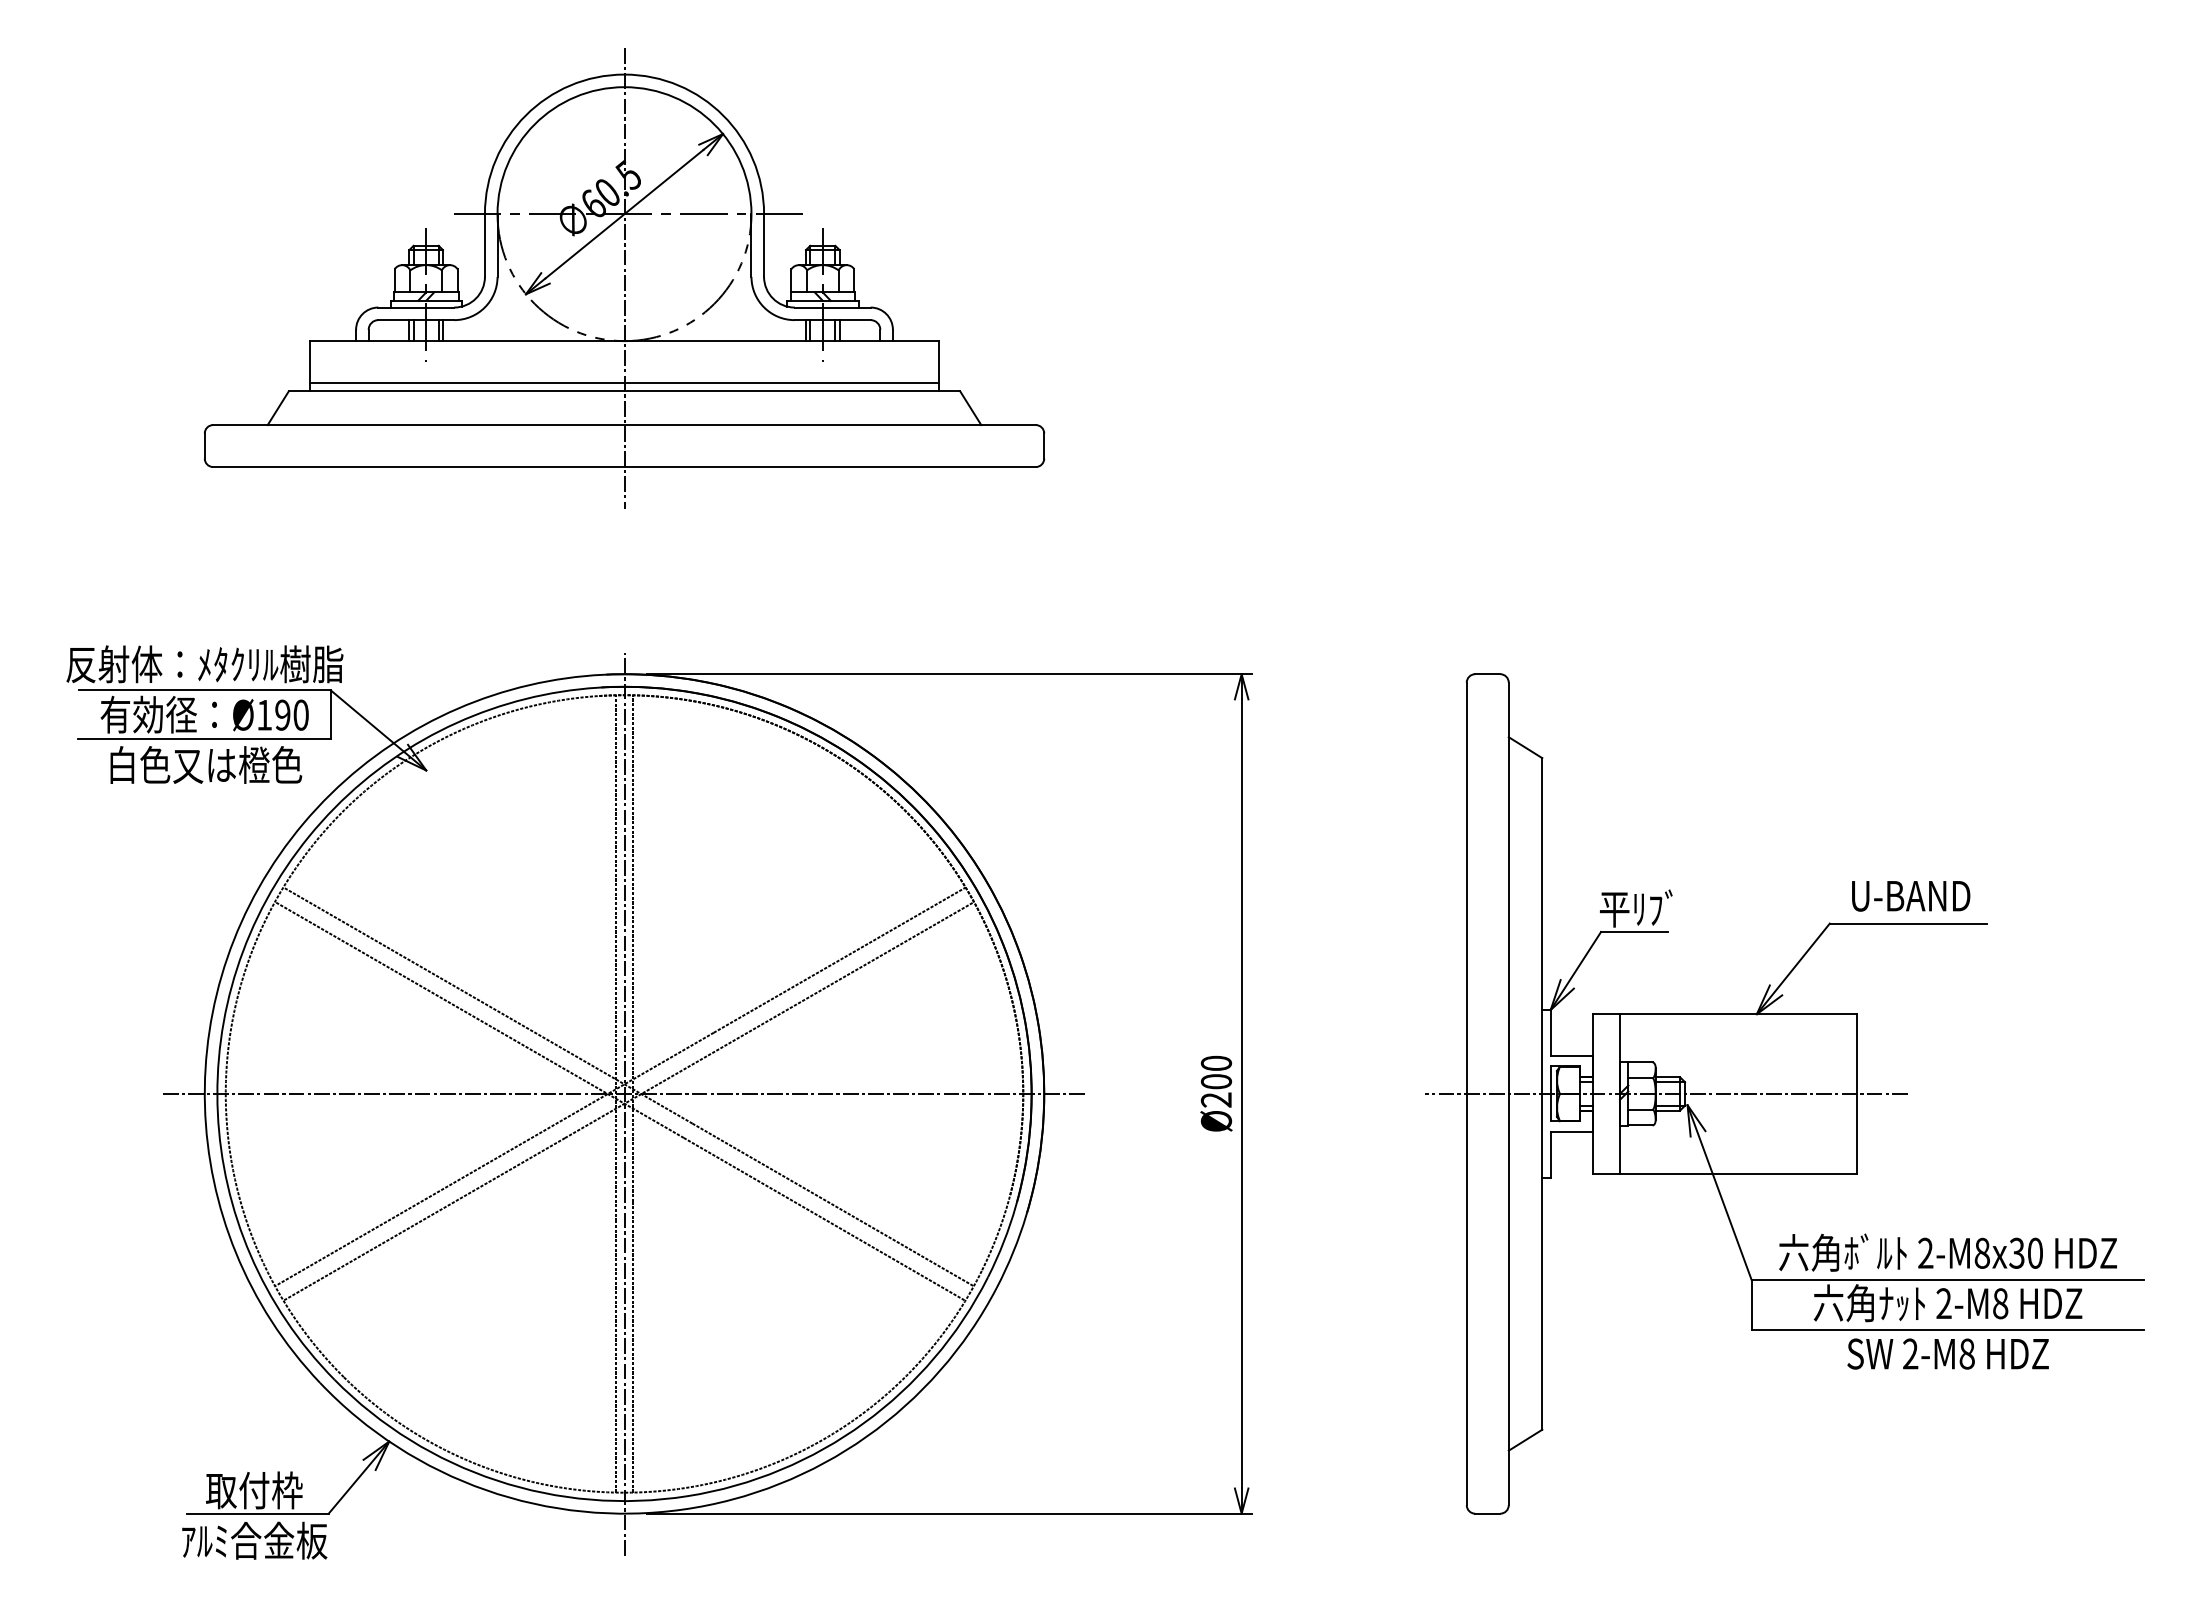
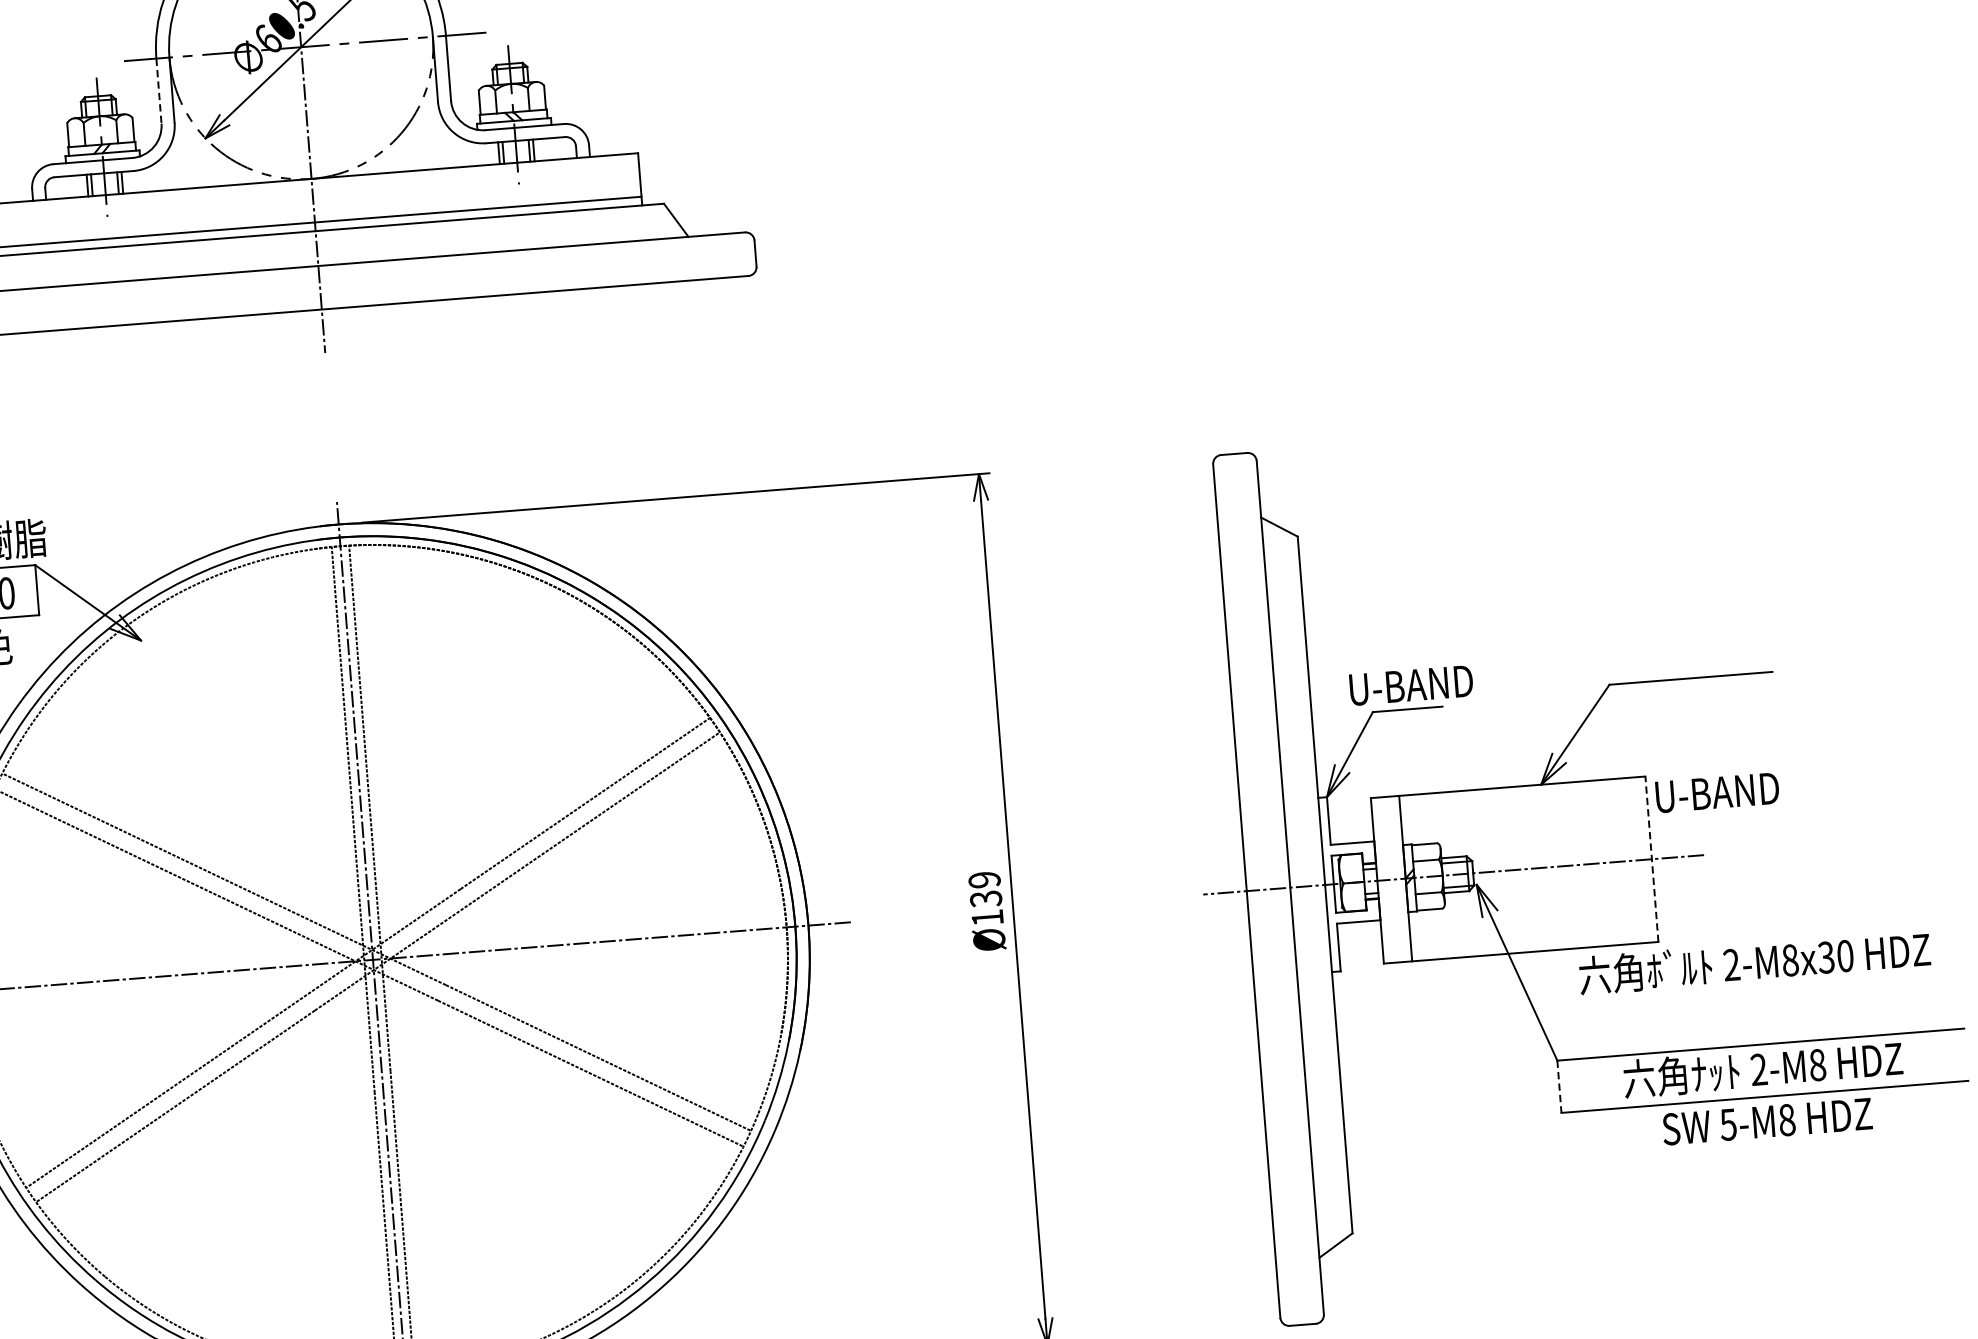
line: (484, 246) -> (158, 92), solid -> dashed
text: (1911, 896) -> (1717, 793), moved
text: (1640, 908) -> (1411, 684), 平ﾘﾌﾞ -> U-BAND
text: (1216, 1081) -> (986, 898), Ø200 -> Ø139
line: (1857, 1093) -> (1652, 858), solid -> dashed
text: (1947, 1252) -> (1754, 962), moved
line: (1751, 1305) -> (1559, 1087), solid -> dashed
text: (1910, 1353) -> (1728, 1124), 2-M8 -> 5-M8

